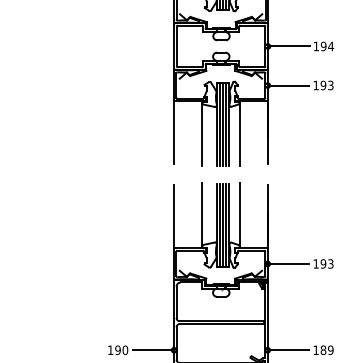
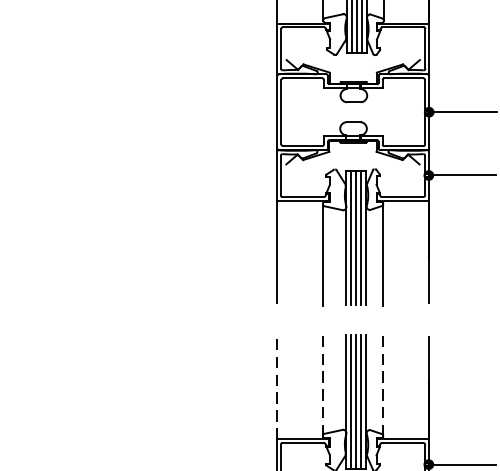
line: (202, 214) -> (323, 384), solid -> dashed
line: (239, 214) -> (383, 384), solid -> dashed
line: (174, 216) -> (277, 387), solid -> dashed

